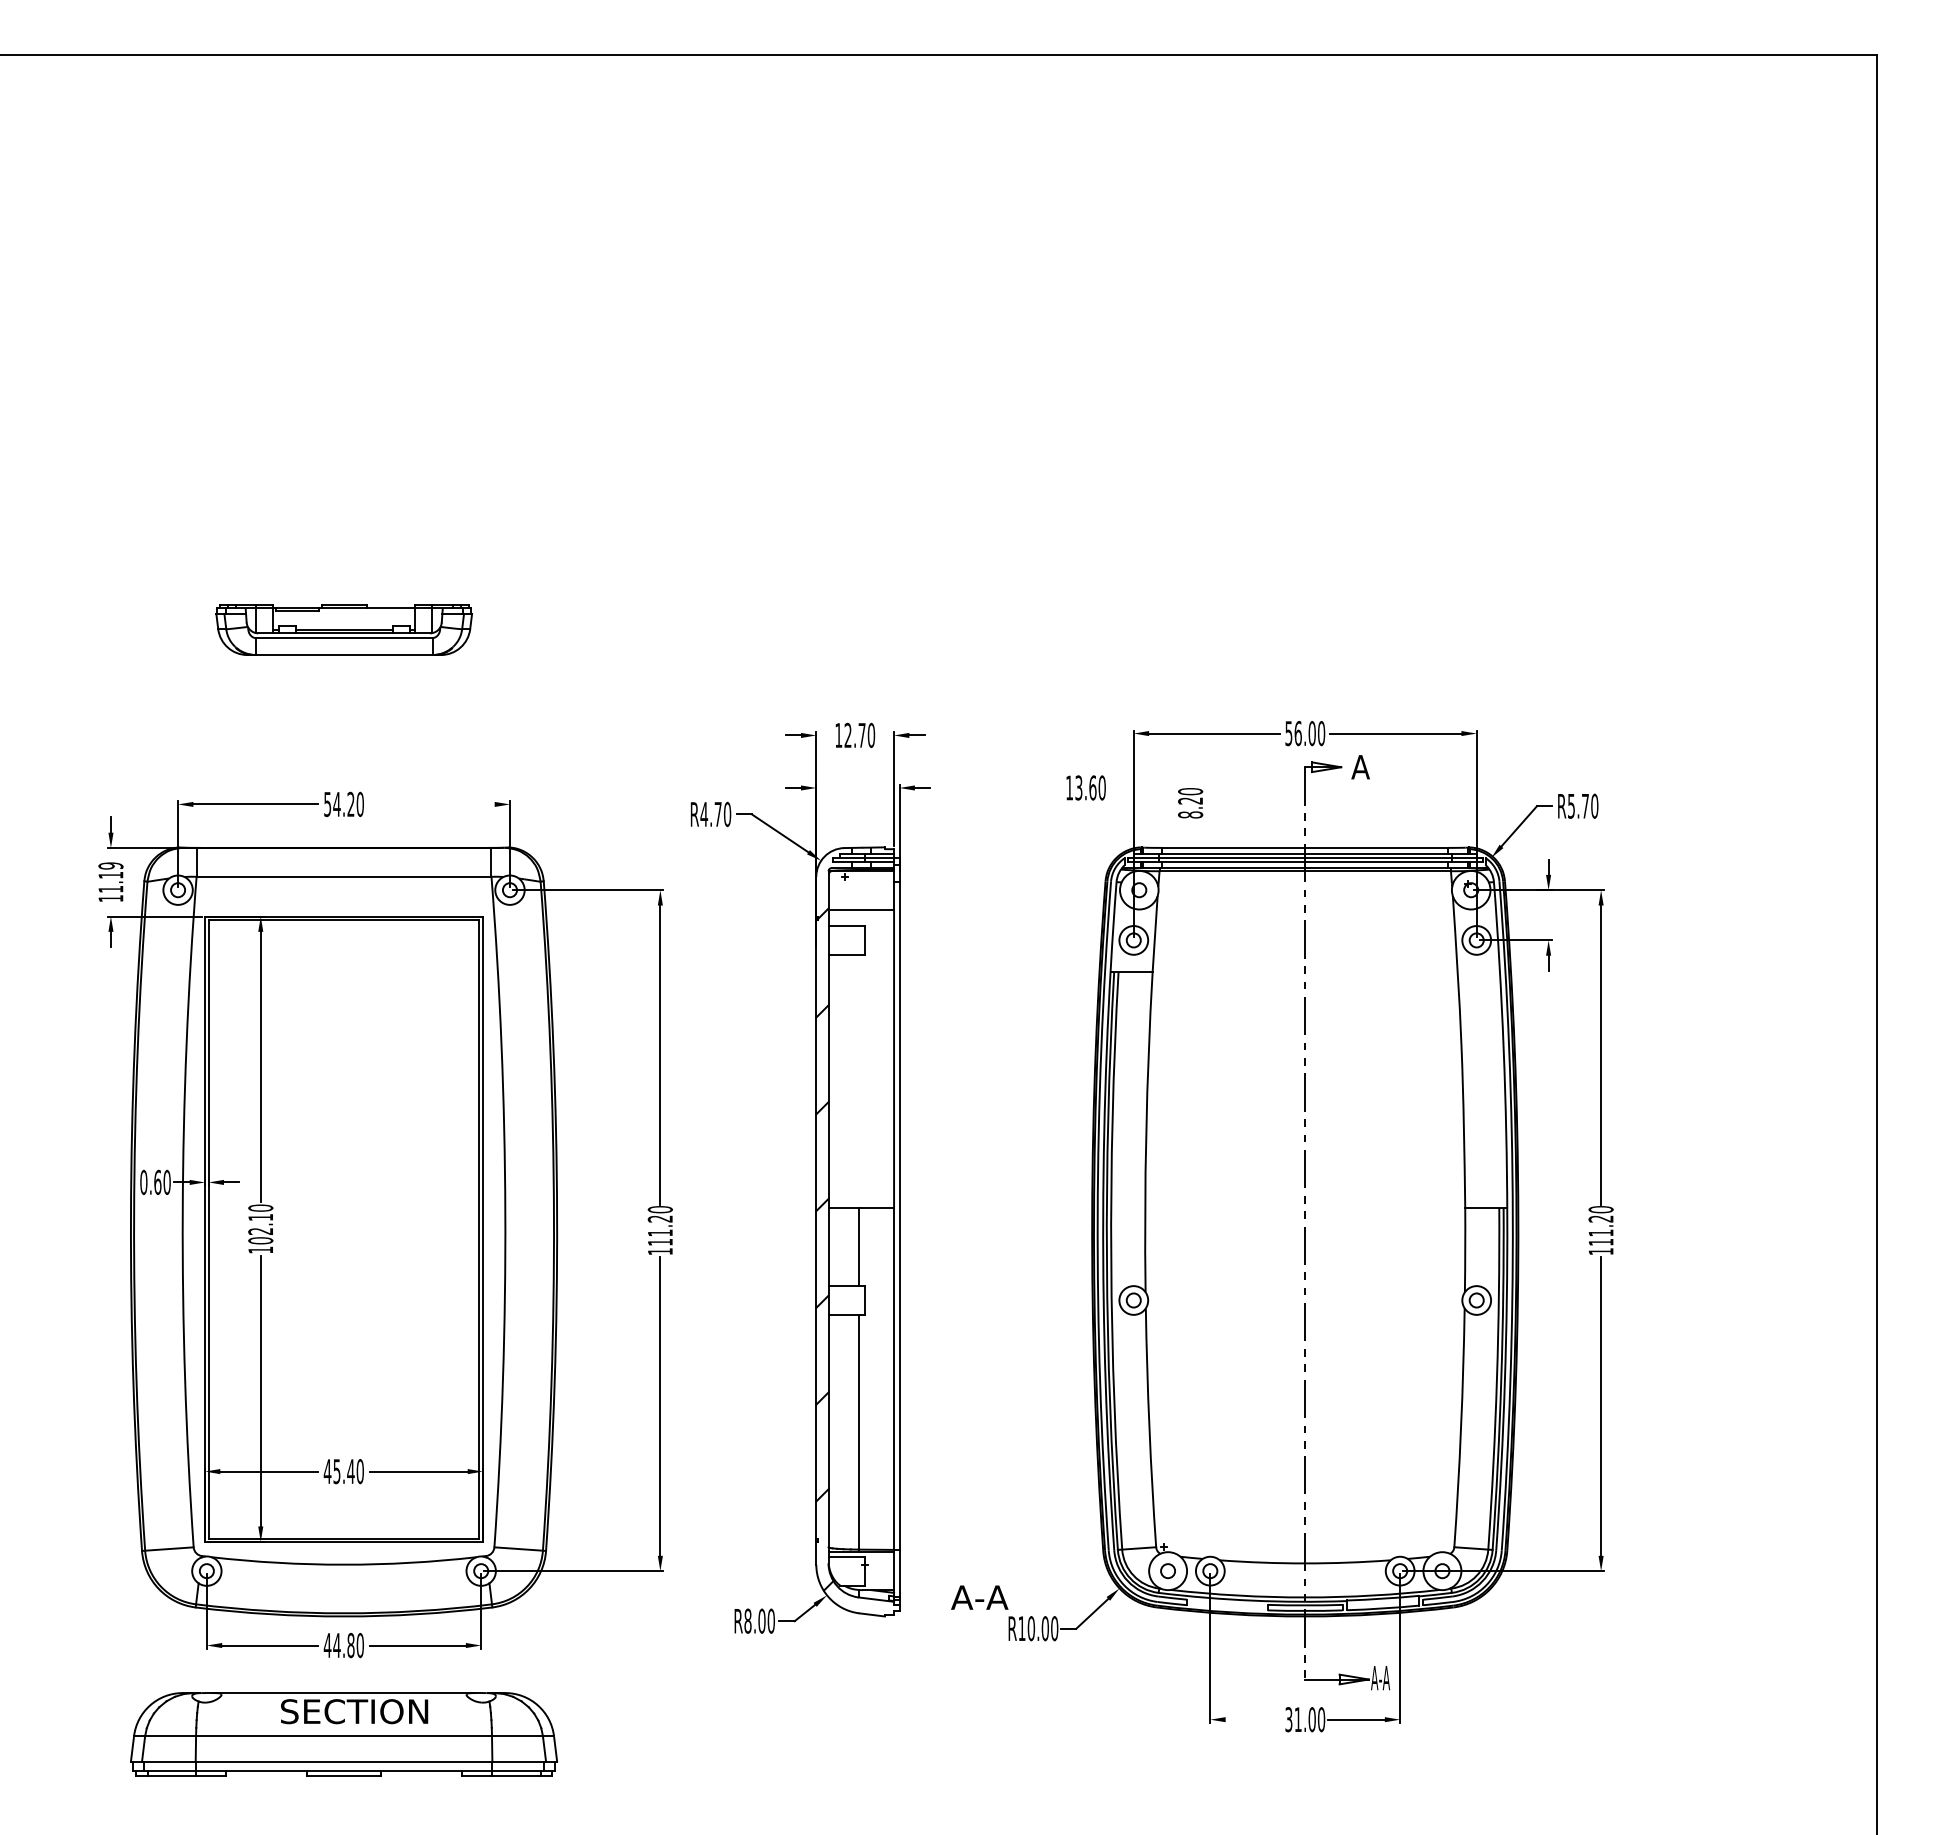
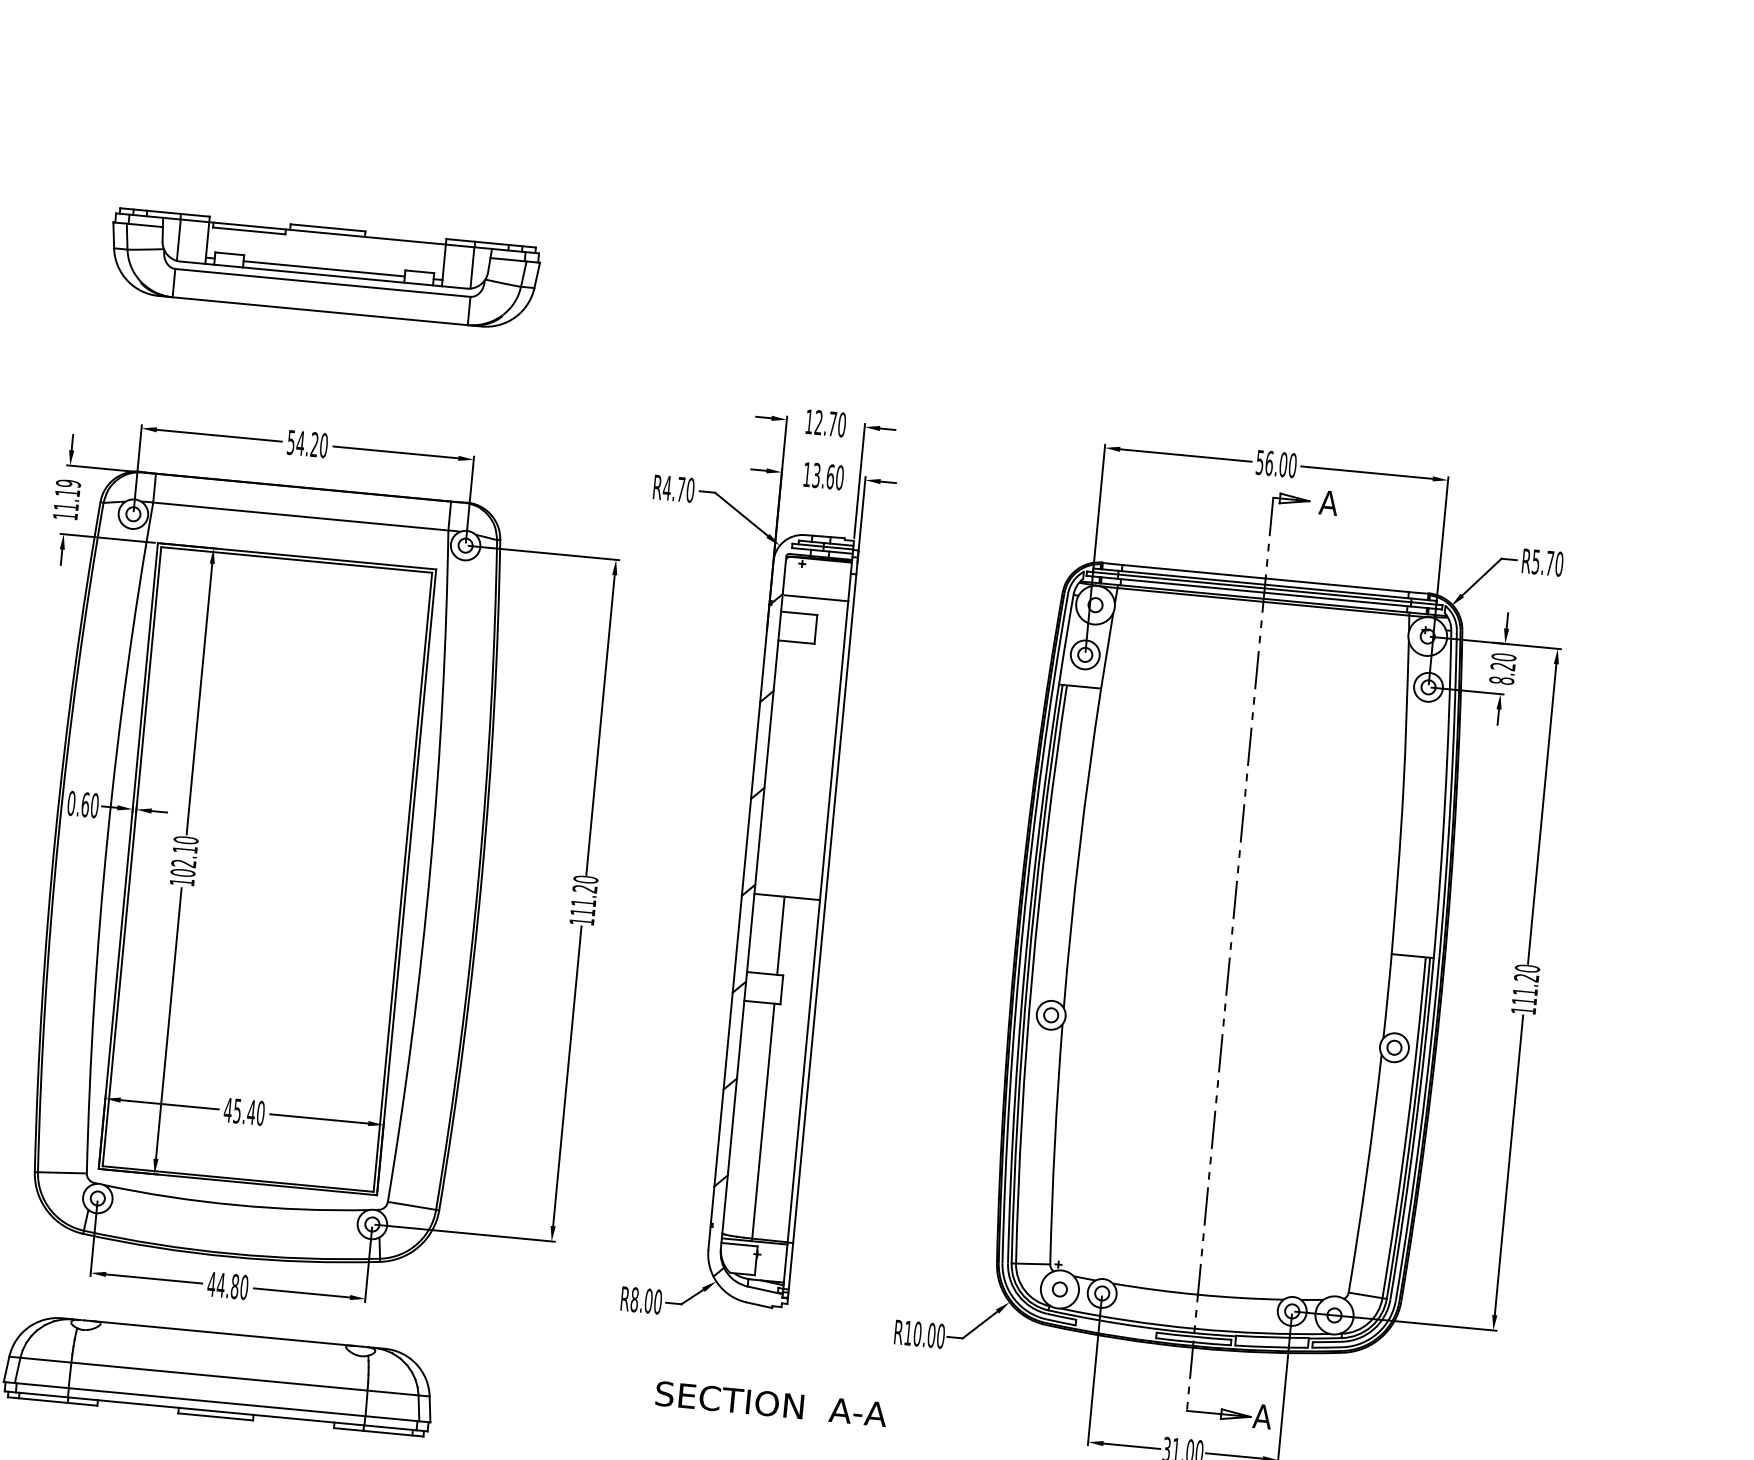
part: (344, 629) -> (324, 269), size x1.67
text: (1085, 787) -> (823, 475), moved
text: (1190, 803) -> (1502, 669), moved
line: (431, 804) -> (395, 452), added
text: (979, 1597) -> (857, 1412), moved
text: (1380, 1678) -> (1262, 1417), A-A -> A
text: (354, 1711) -> (729, 1400), moved
line: (1253, 1719) -> (1131, 1446), added

